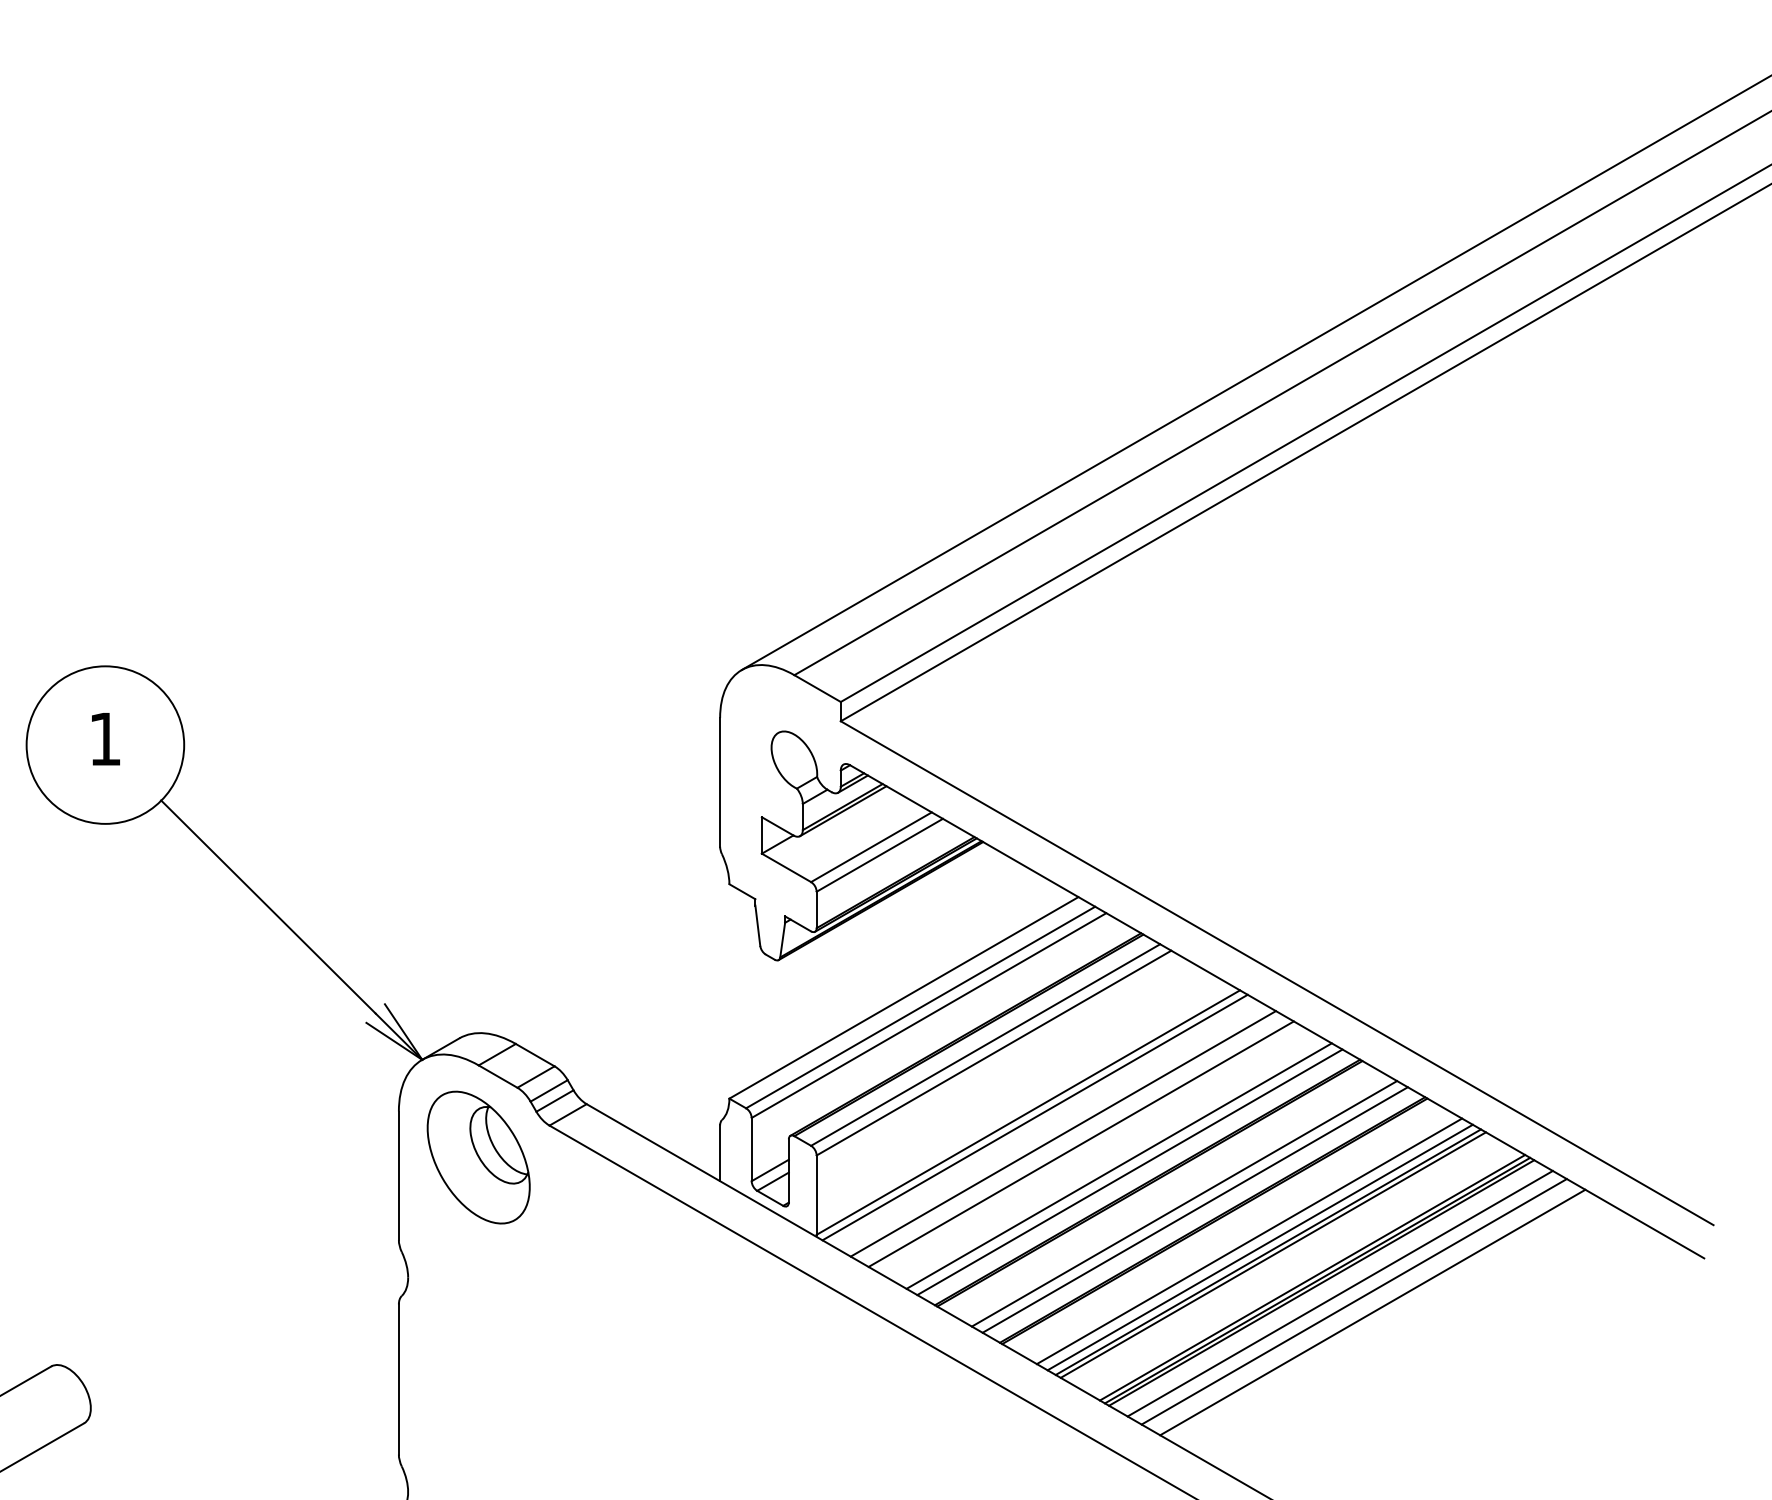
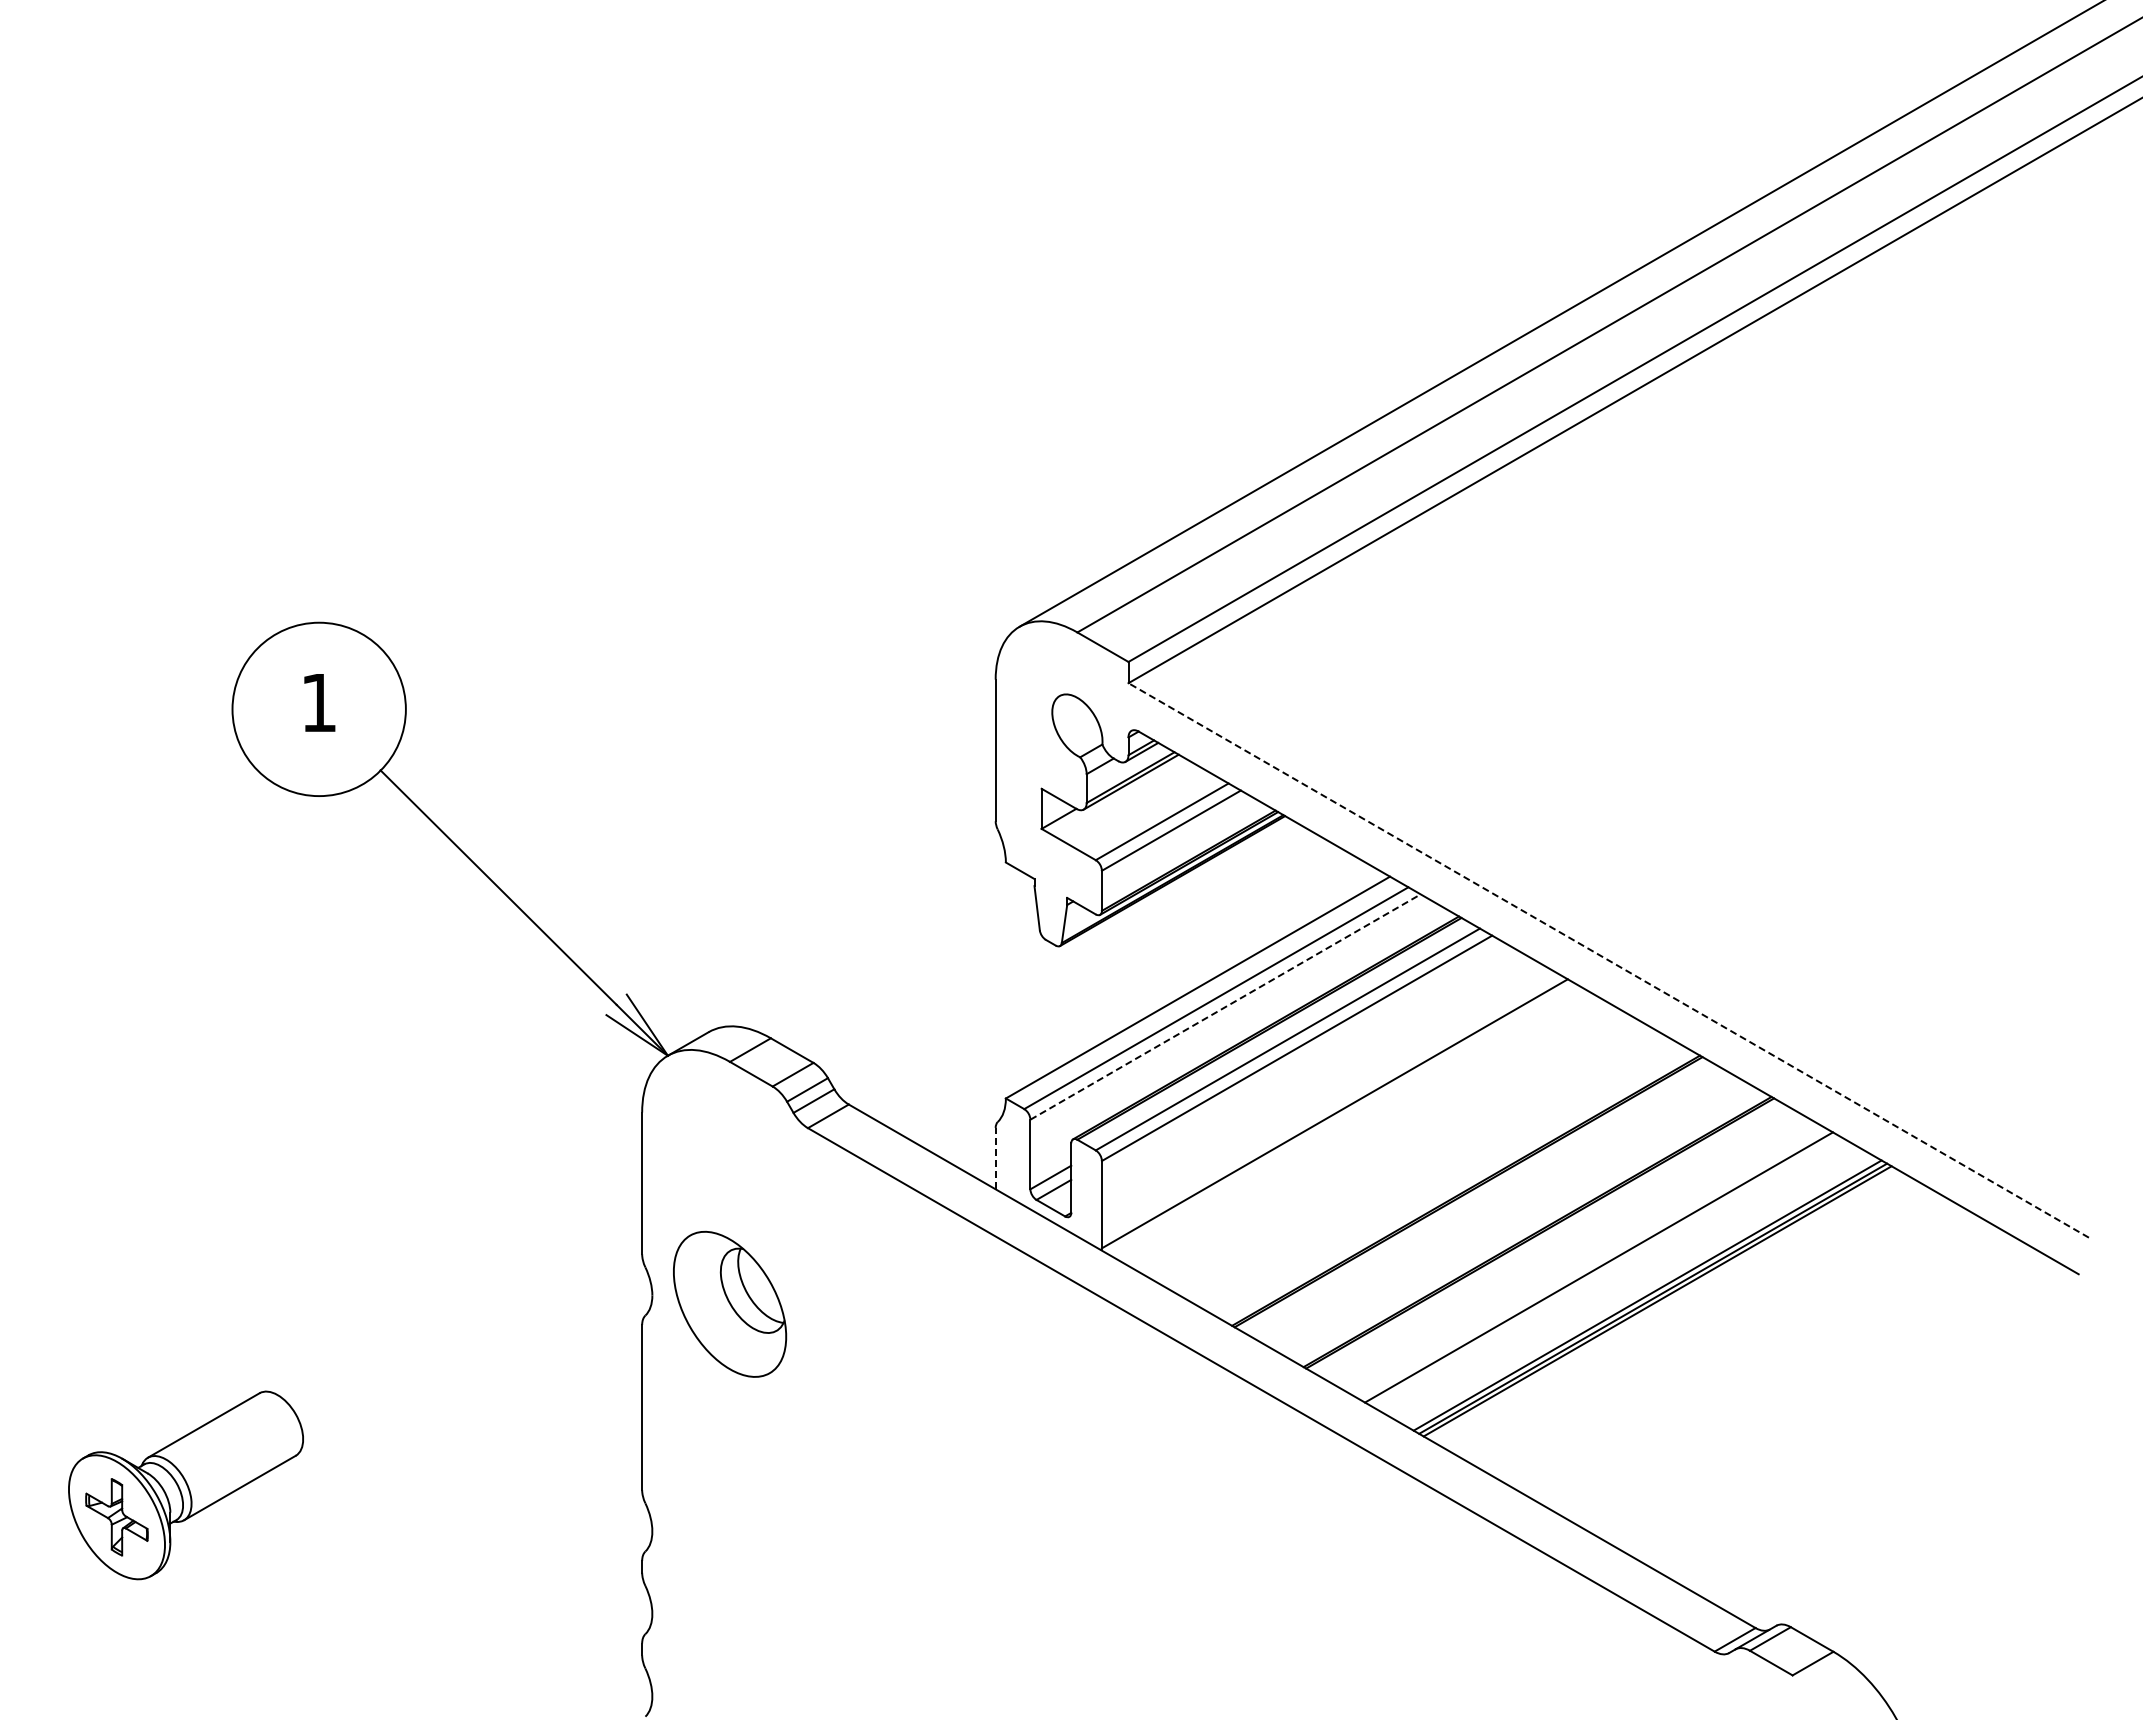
line: (1276, 973) -> (1608, 960), solid -> dashed
line: (929, 1015) -> (1226, 1006), solid -> dashed
line: (1035, 1117) -> (1342, 1119), removed
line: (1063, 1134) -> (1373, 1137), removed
line: (1081, 1144) -> (1393, 1148), removed
line: (719, 1153) -> (995, 1158), solid -> dashed
part: (479, 1156) -> (730, 1303), moved
line: (1118, 1165) -> (1434, 1172), removed
line: (1129, 1172) -> (1446, 1179), removed
line: (1184, 1204) -> (1506, 1214), removed
line: (1195, 1209) -> (1518, 1220), removed
line: (1249, 1241) -> (1578, 1255), removed
line: (1260, 1247) -> (1590, 1262), removed
line: (1273, 1254) -> (1604, 1270), removed
line: (1340, 1294) -> (1678, 1313), removed
line: (1354, 1301) -> (1693, 1321), removed
line: (1372, 1312) -> (1713, 1333), removed

